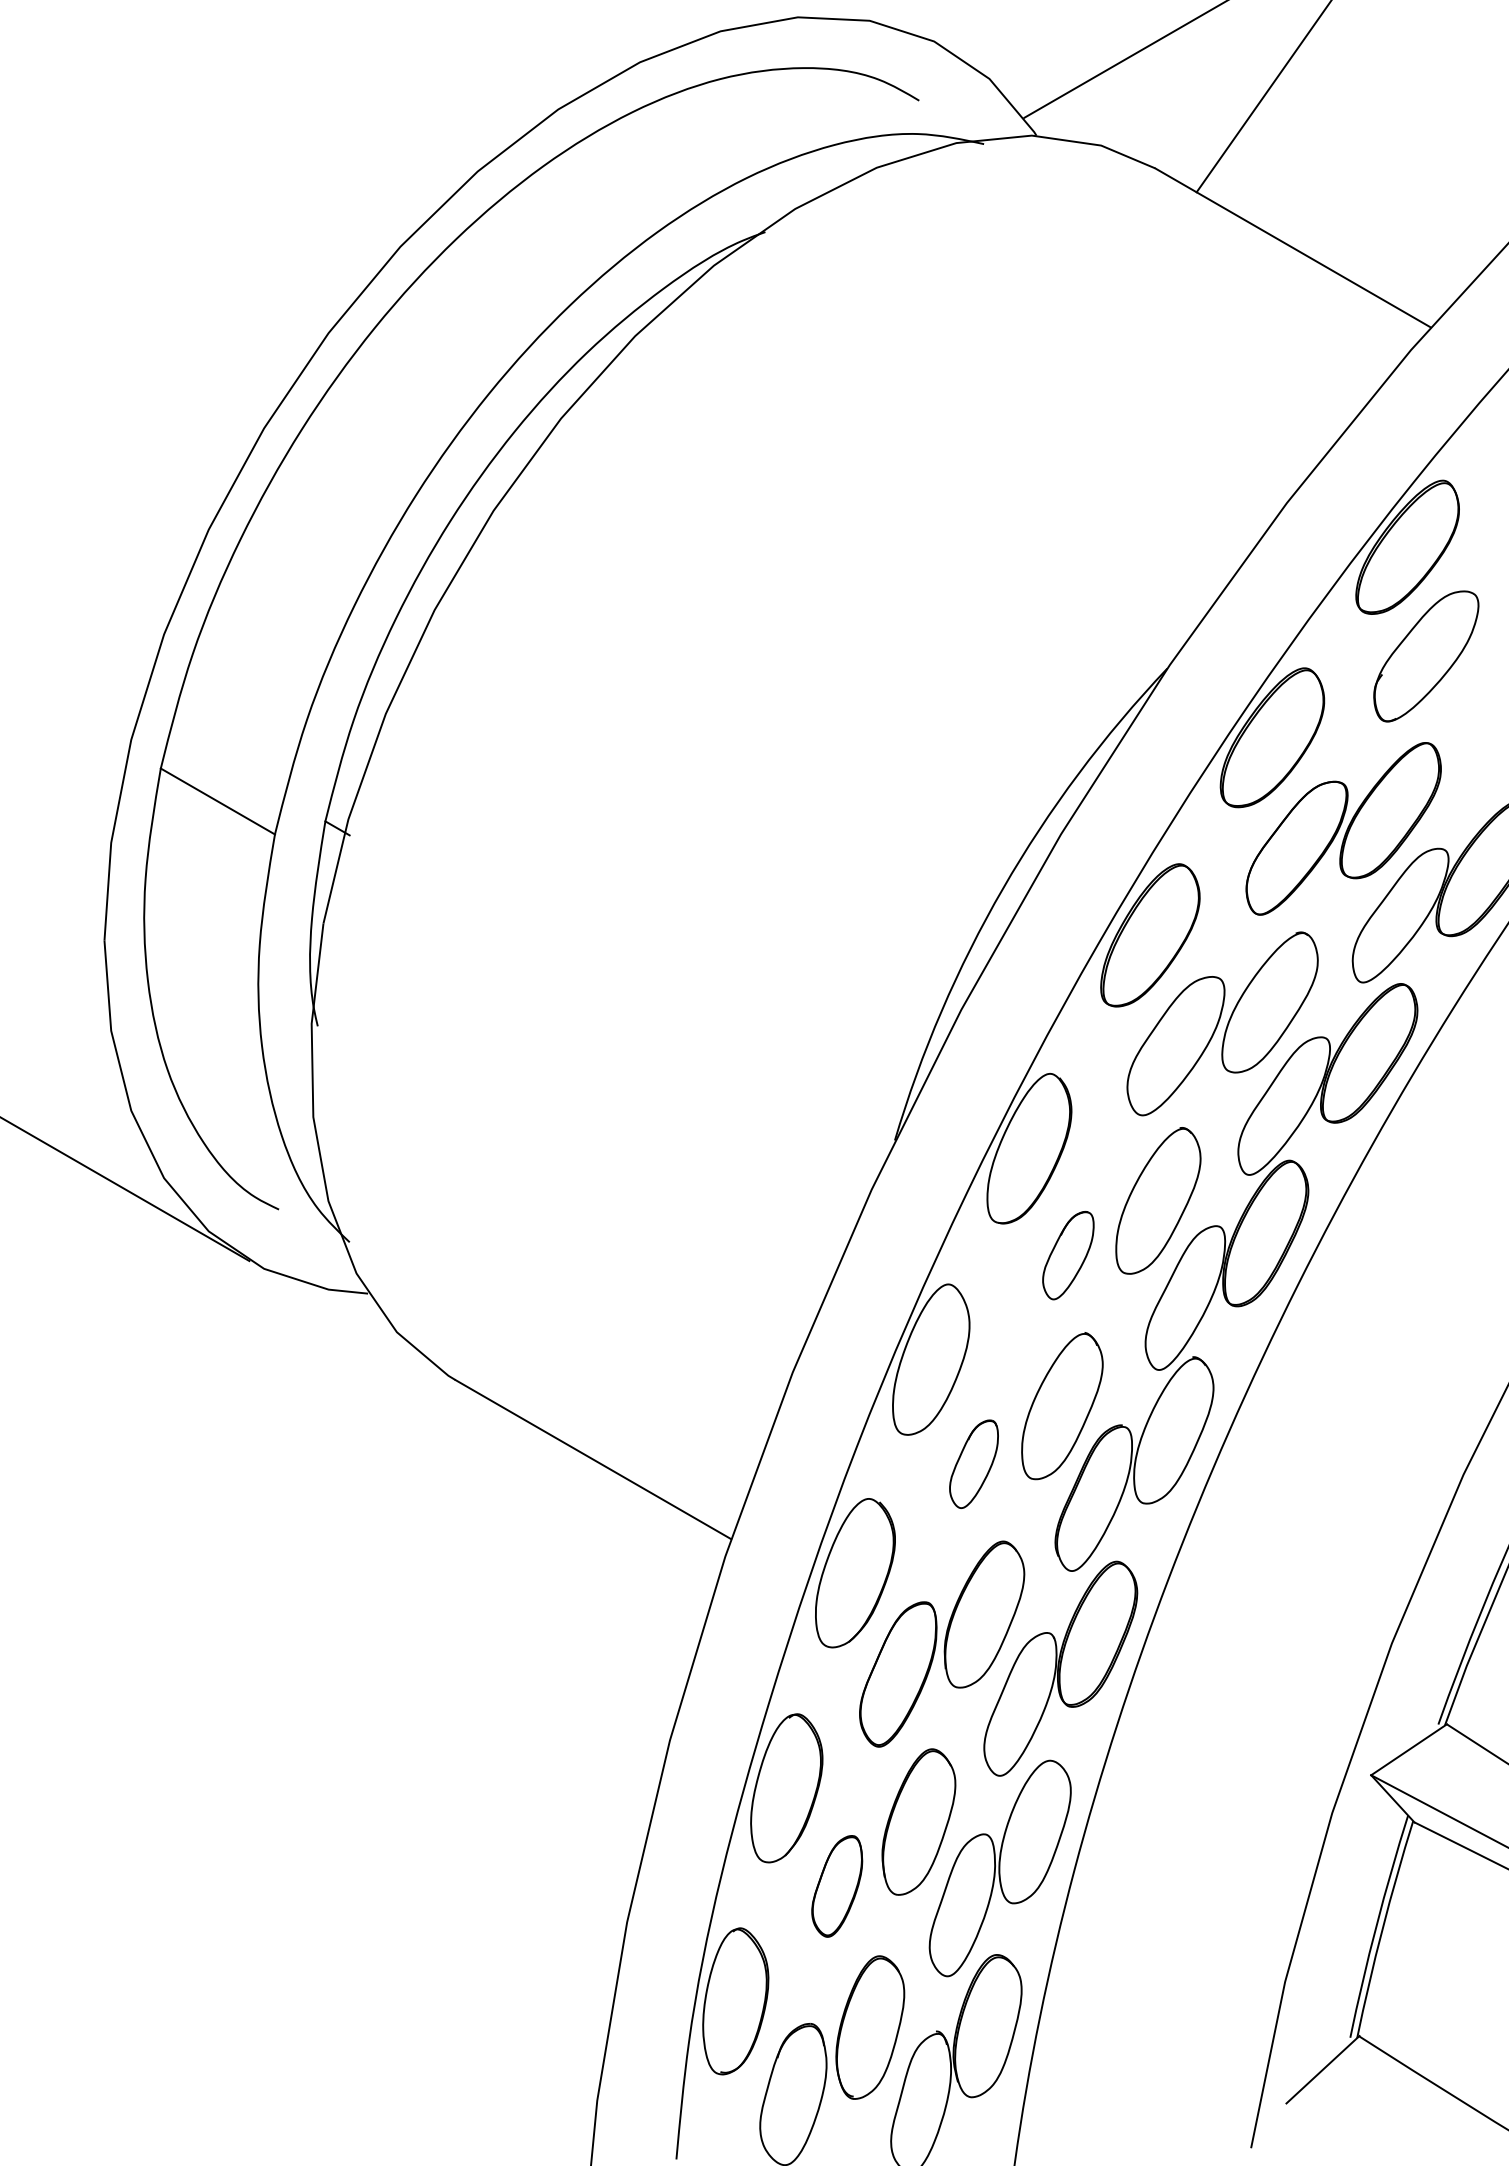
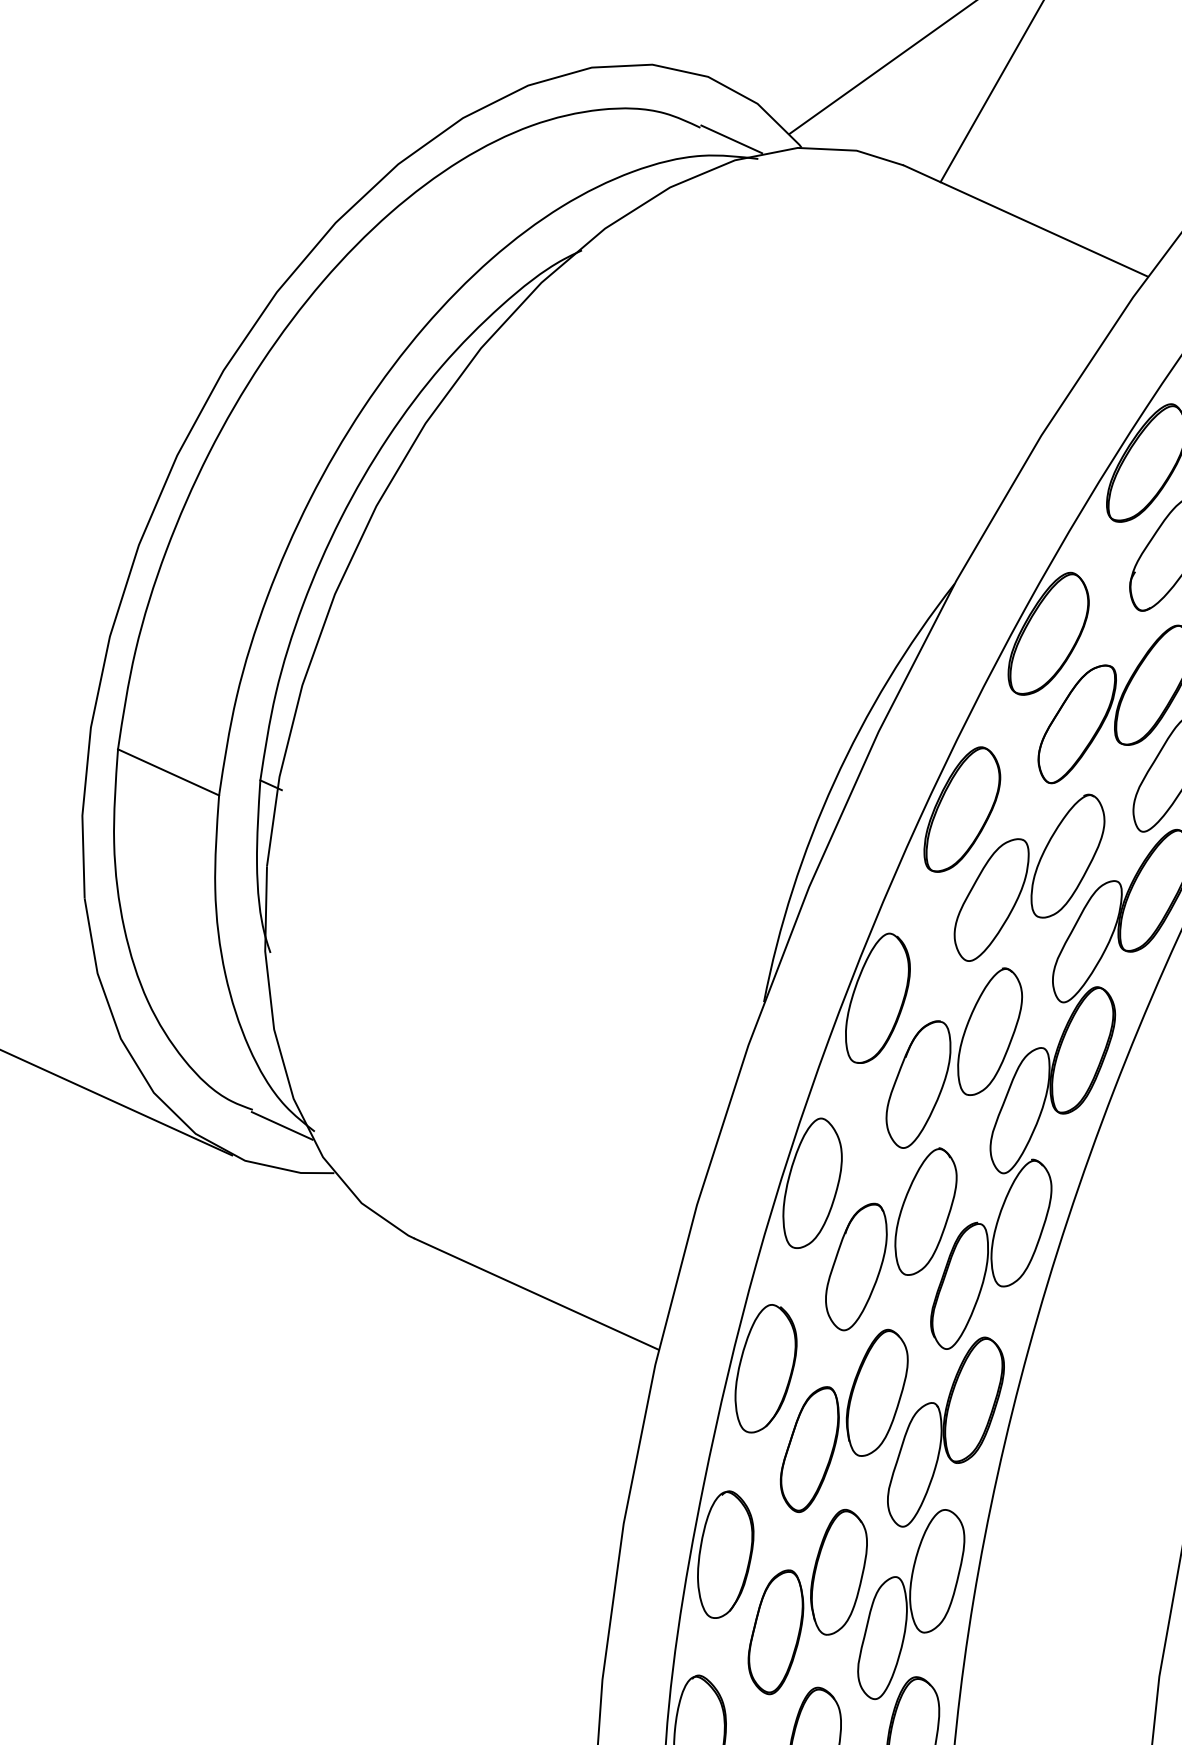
line: (954, 117) -> (731, 138), added
line: (311, 1231) -> (281, 1125), added
part: (1068, 1255) -> (918, 1084), size x1.67
part: (973, 1464) -> (856, 1267), size x1.67
part: (836, 1886) -> (775, 1632), size x1.43

